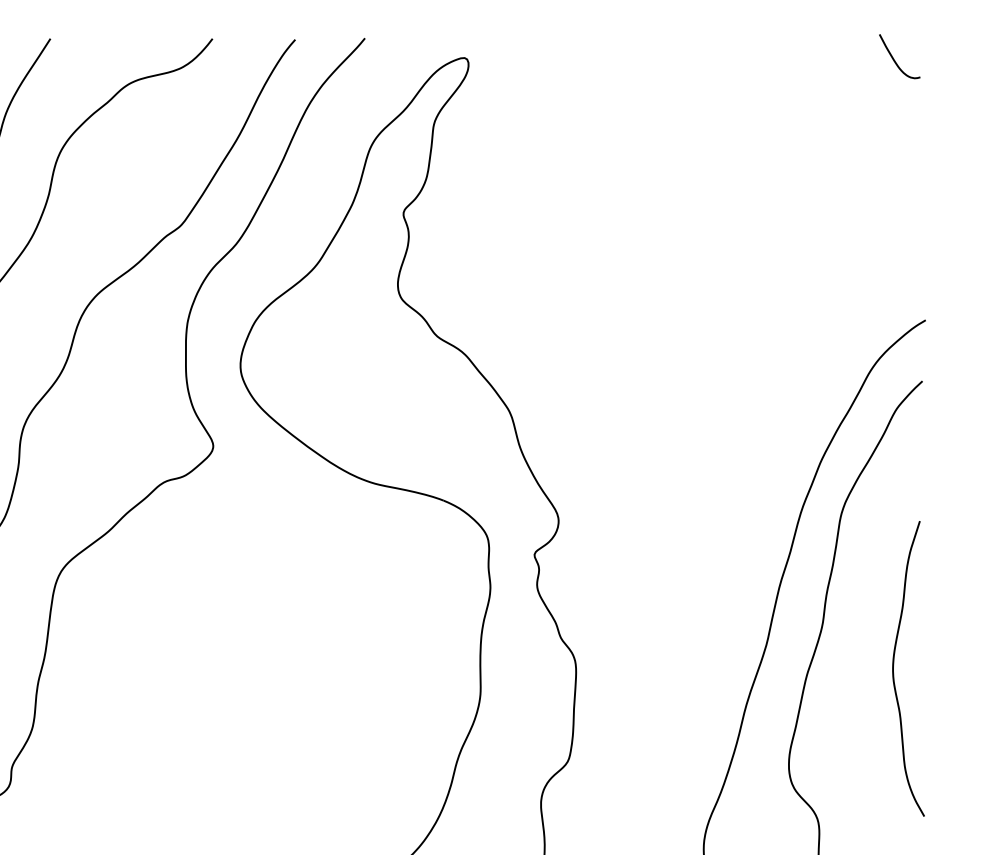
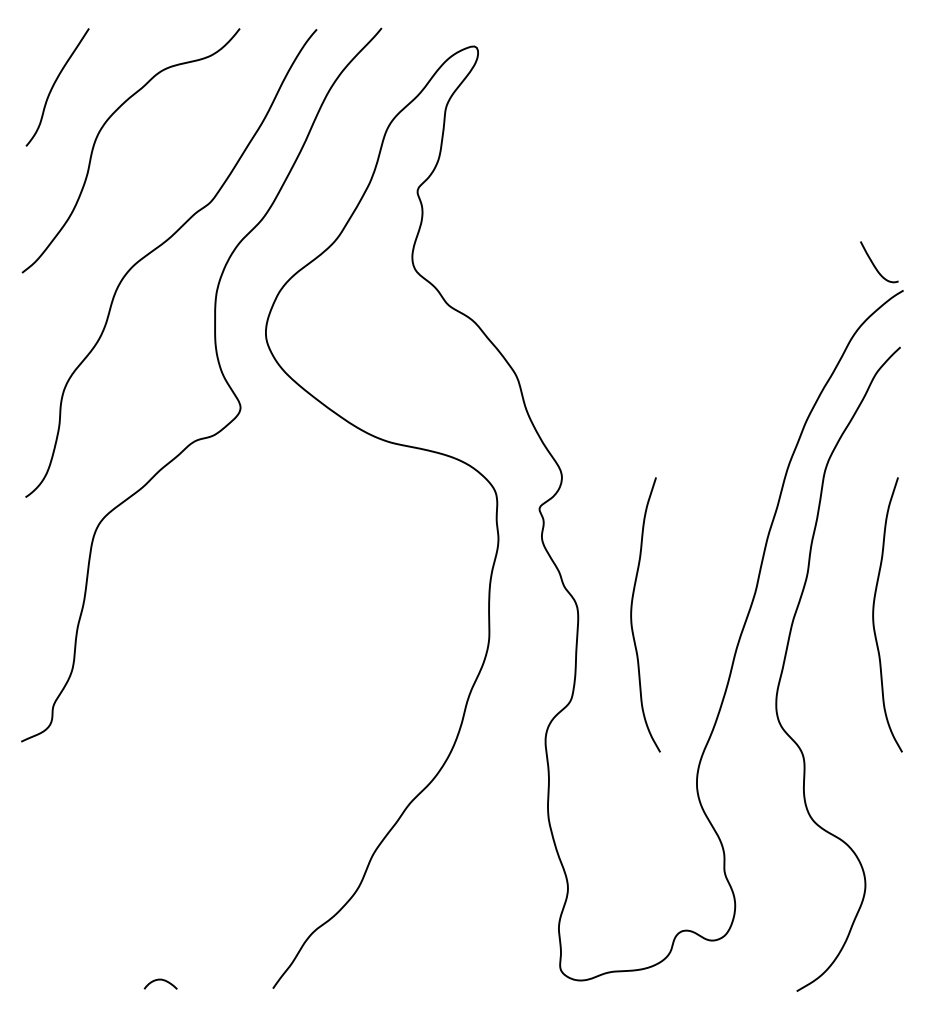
curve: (895, 60) -> (875, 265), moved
curve: (634, 666) -> (632, 612), added

